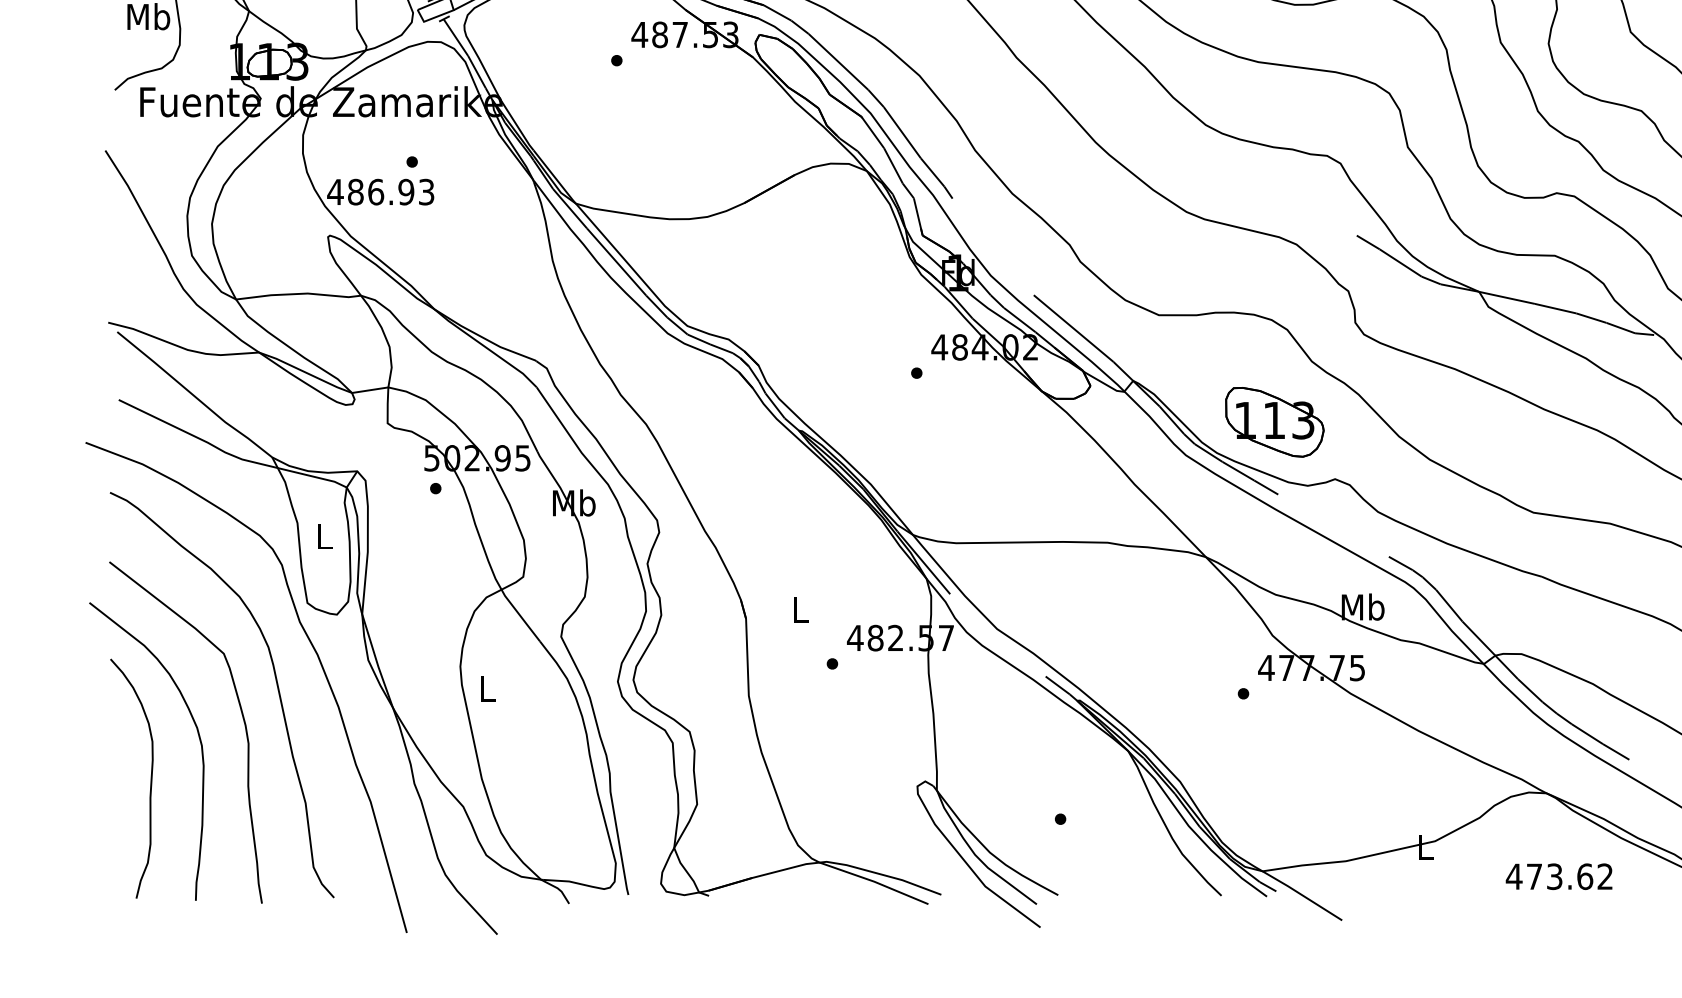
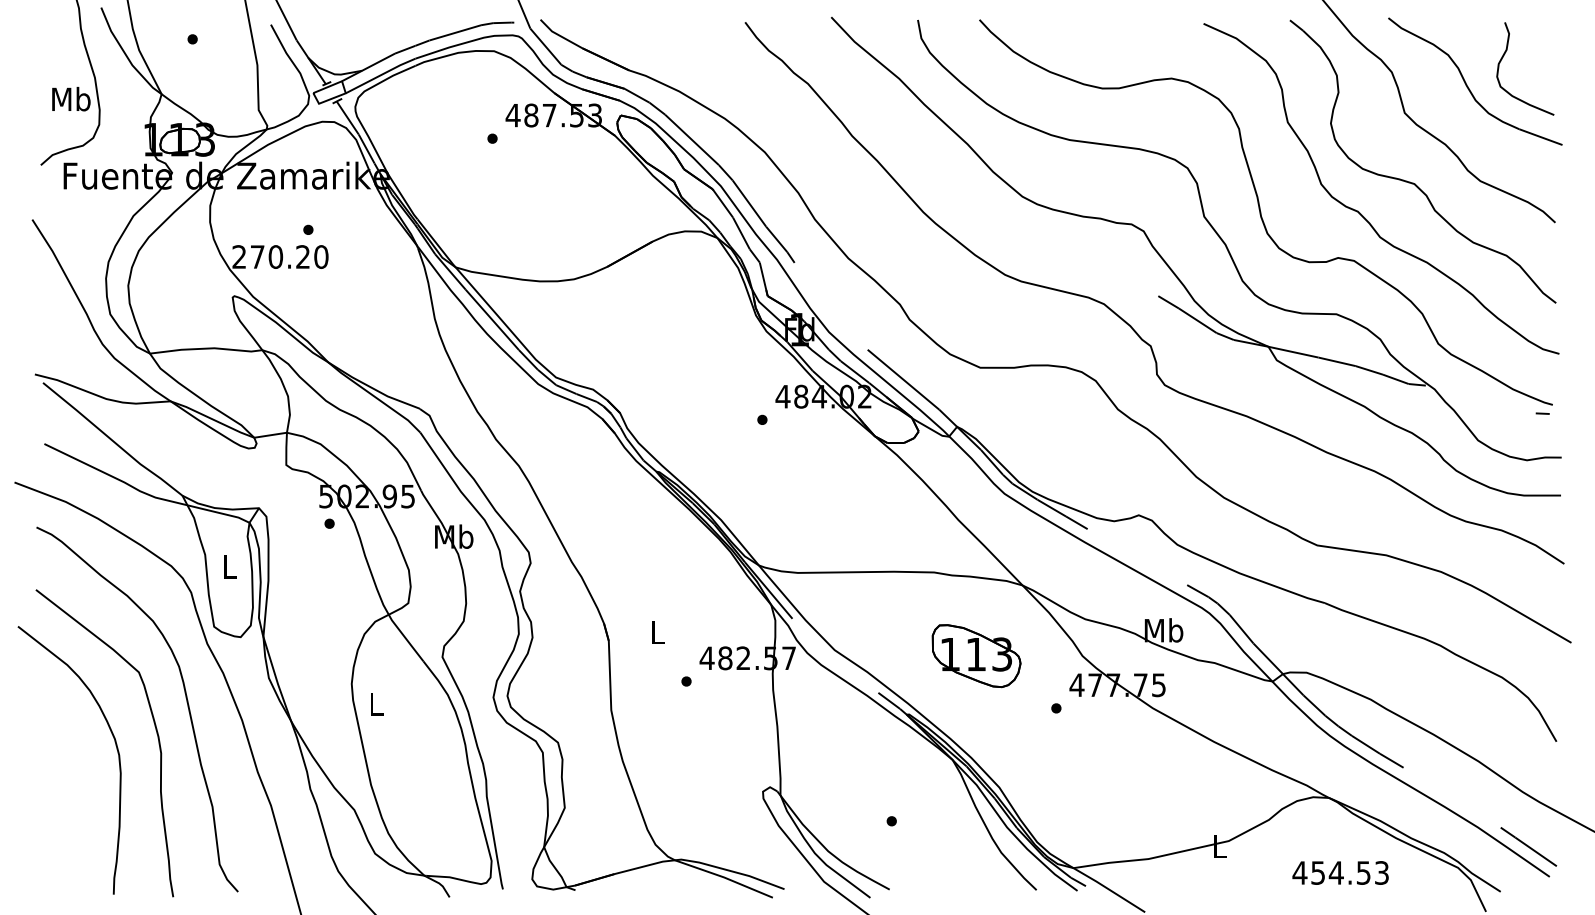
text: (380, 191) -> (279, 256), 486.93 -> 270.20
part: (1274, 422) -> (976, 656), moved
curve: (150, 781) -> (72, 787), removed
text: (1569, 876) -> (1349, 872), 473.62 -> 454.53

